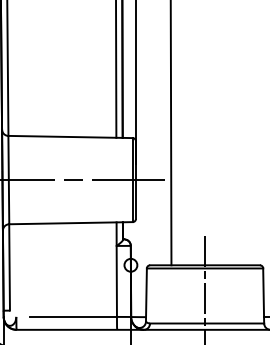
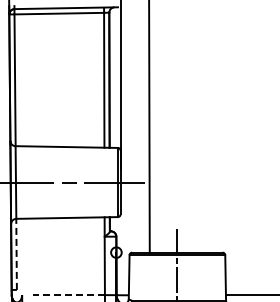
line: (9, 267) -> (16, 254), solid -> dashed
line: (72, 317) -> (68, 295), solid -> dashed

